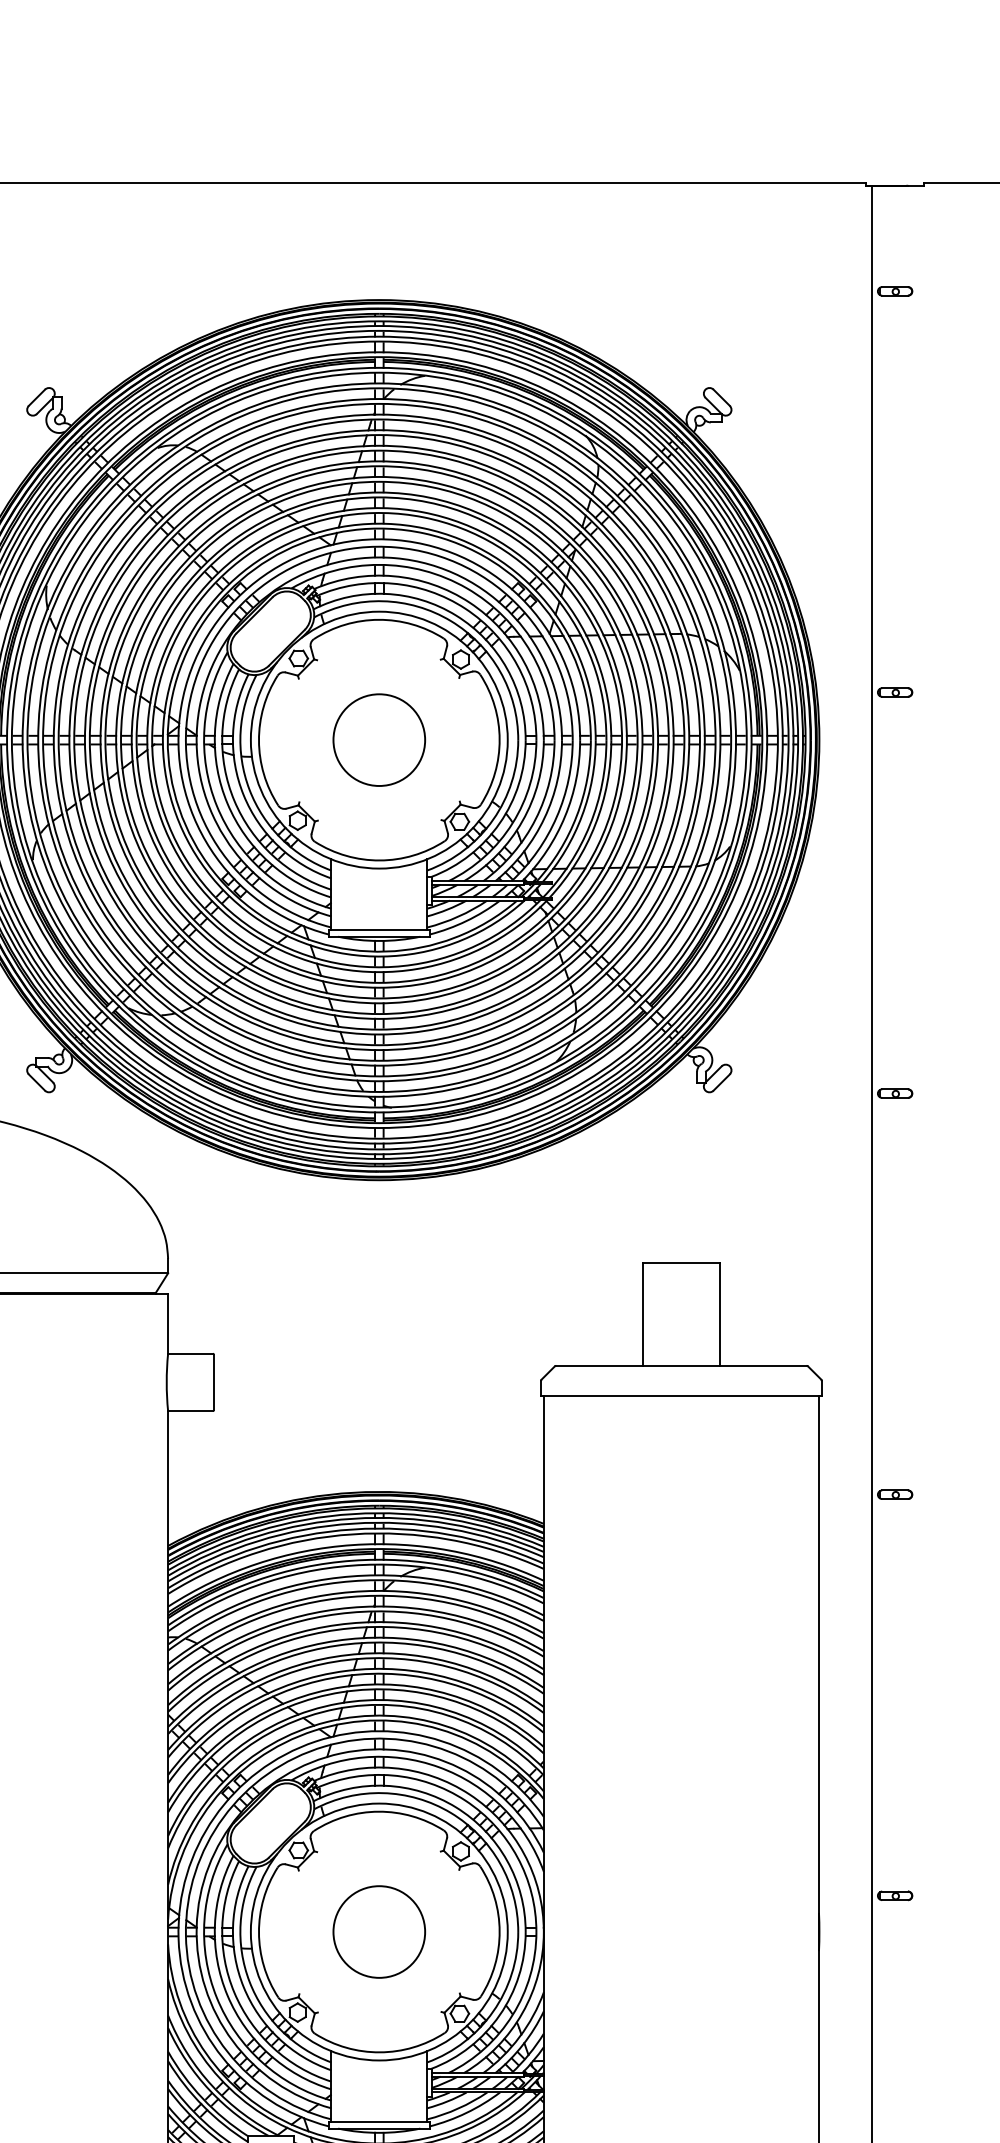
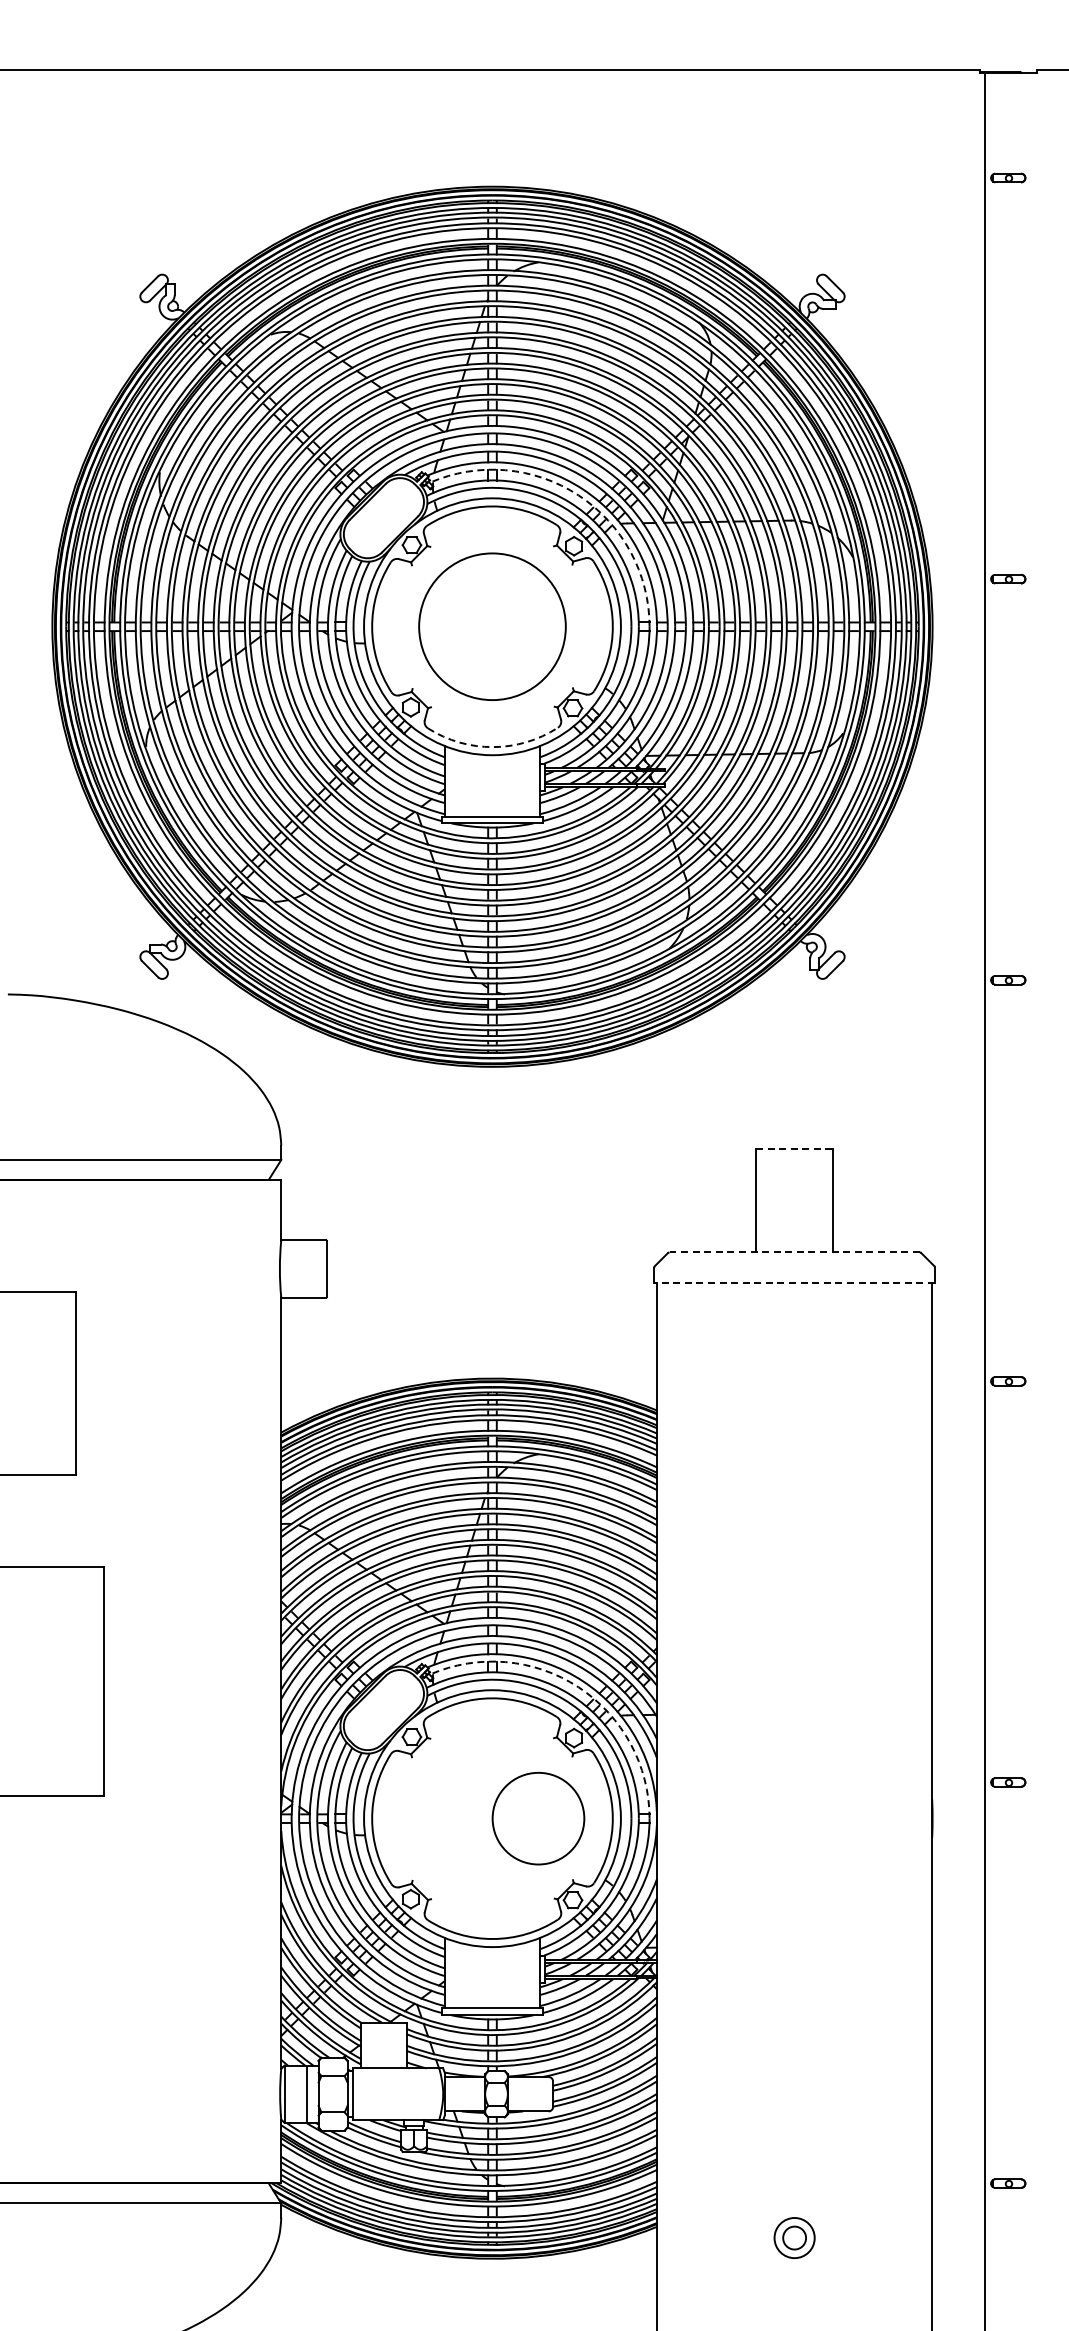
arc: (465, 608) -> (578, 495), solid -> dashed
circle: (379, 739) -> (492, 626), size x1.6
arc: (380, 860) -> (493, 747), solid -> dashed
line: (681, 1262) -> (794, 1149), solid -> dashed
line: (681, 1365) -> (794, 1252), solid -> dashed
line: (681, 1396) -> (794, 1283), solid -> dashed
arc: (465, 1800) -> (578, 1687), solid -> dashed
circle: (379, 1931) -> (538, 1818), moved

